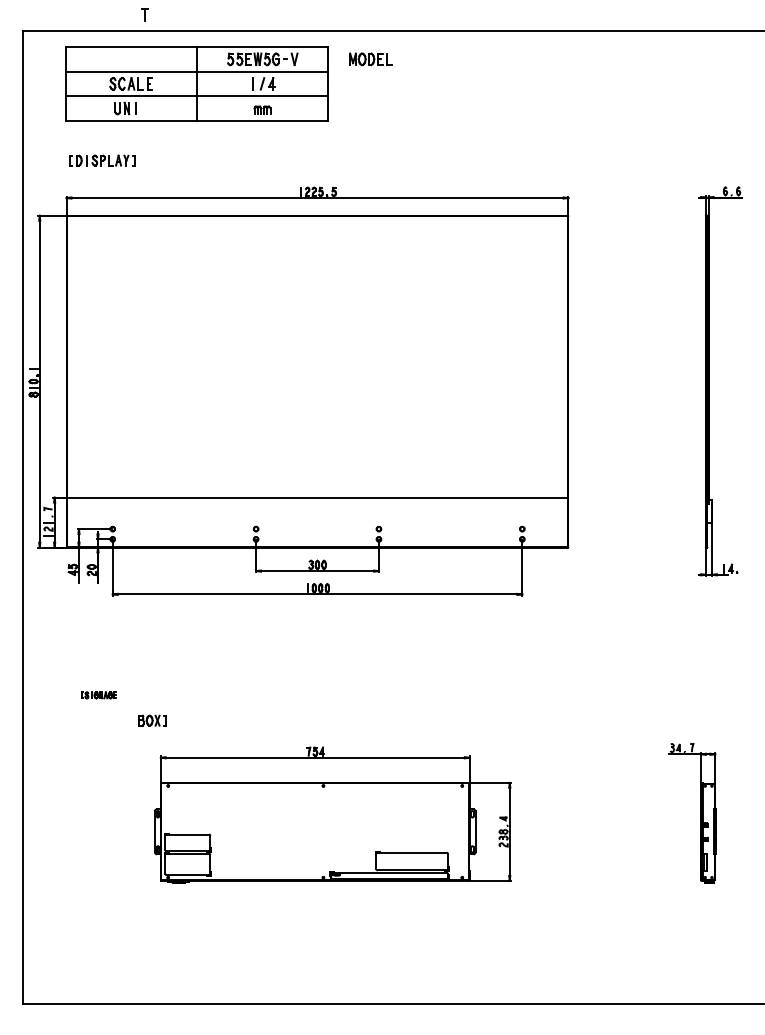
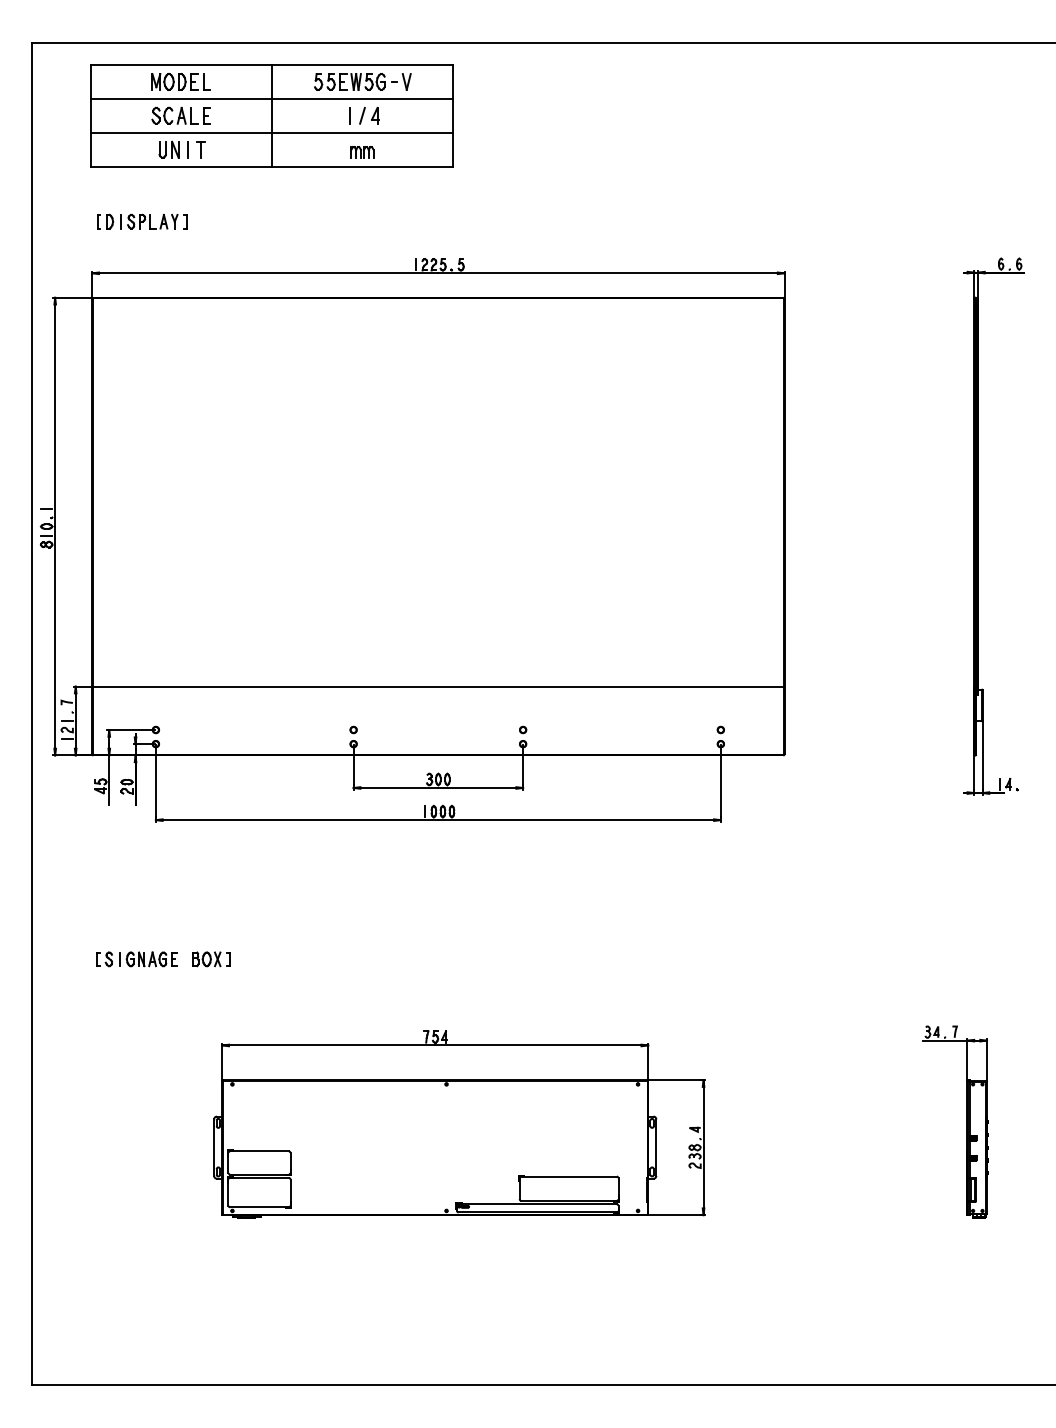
part: (145, 14) -> (200, 149), moved
part: (370, 59) -> (180, 81), moved
part: (98, 695) -> (136, 959), size x1.67
part: (153, 720) -> (211, 959), moved

